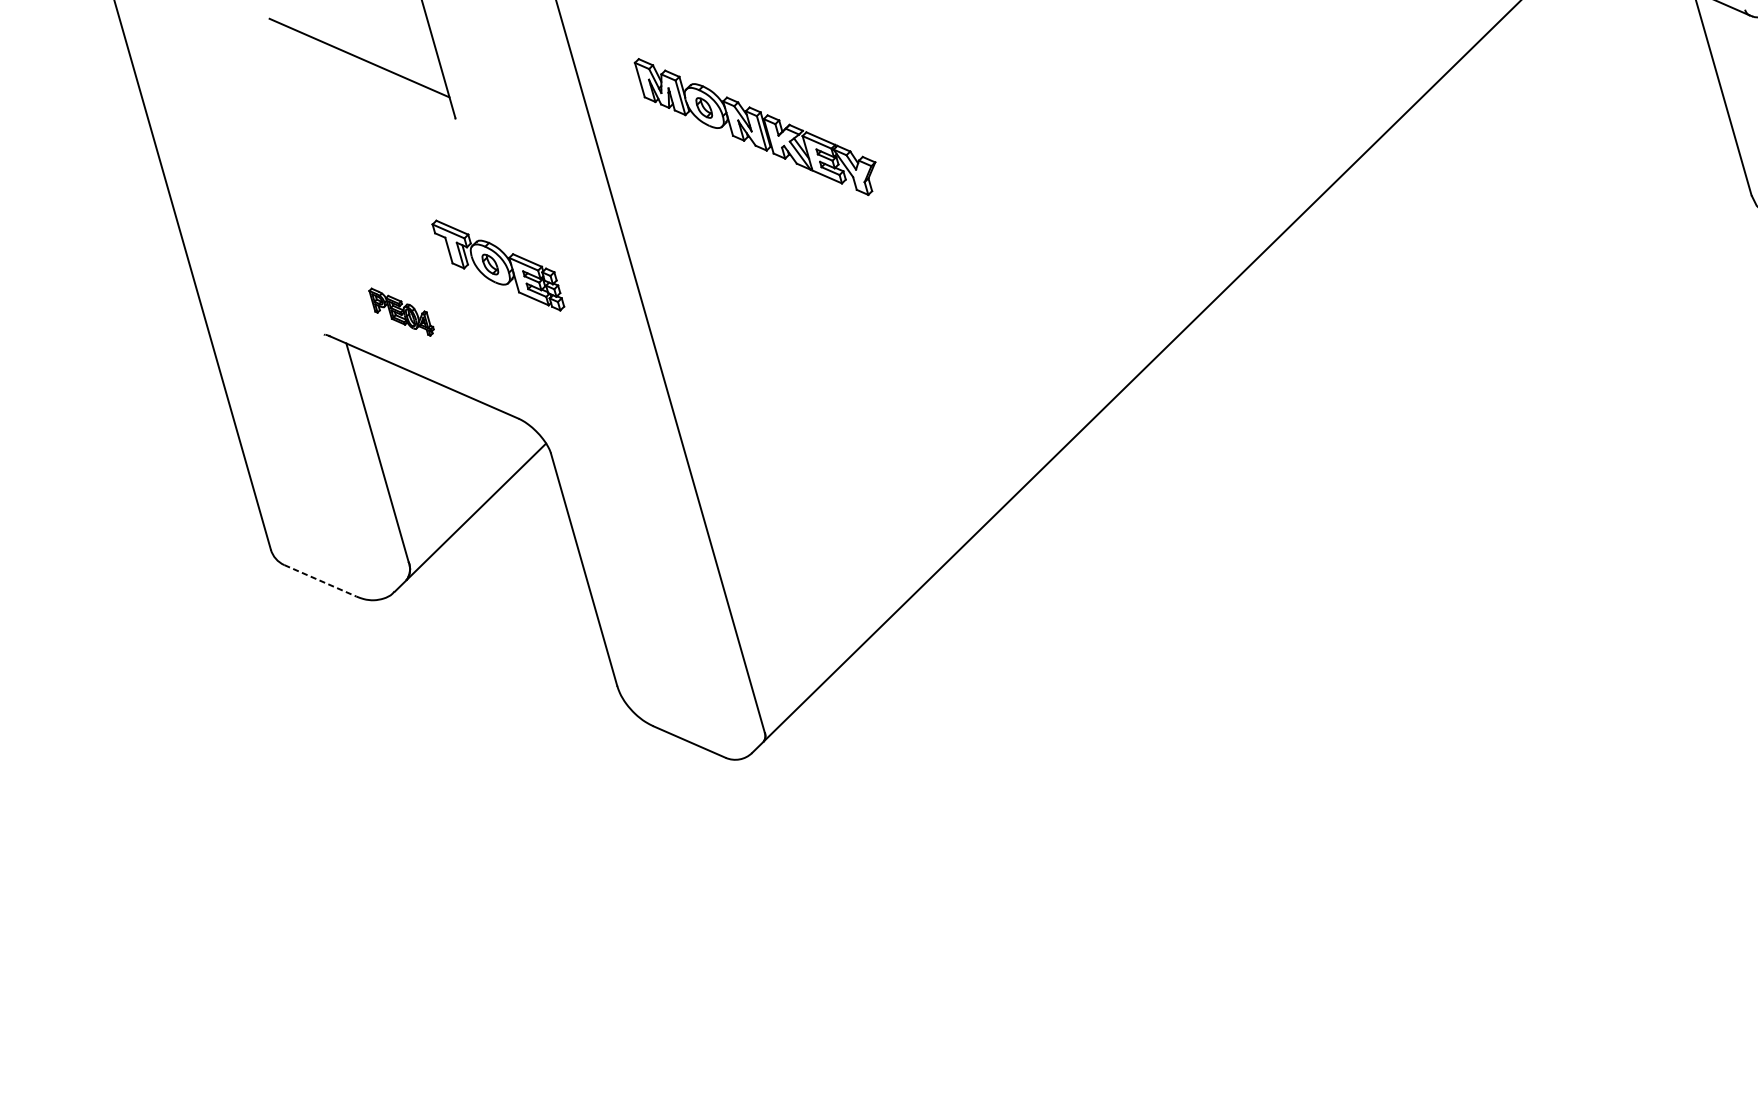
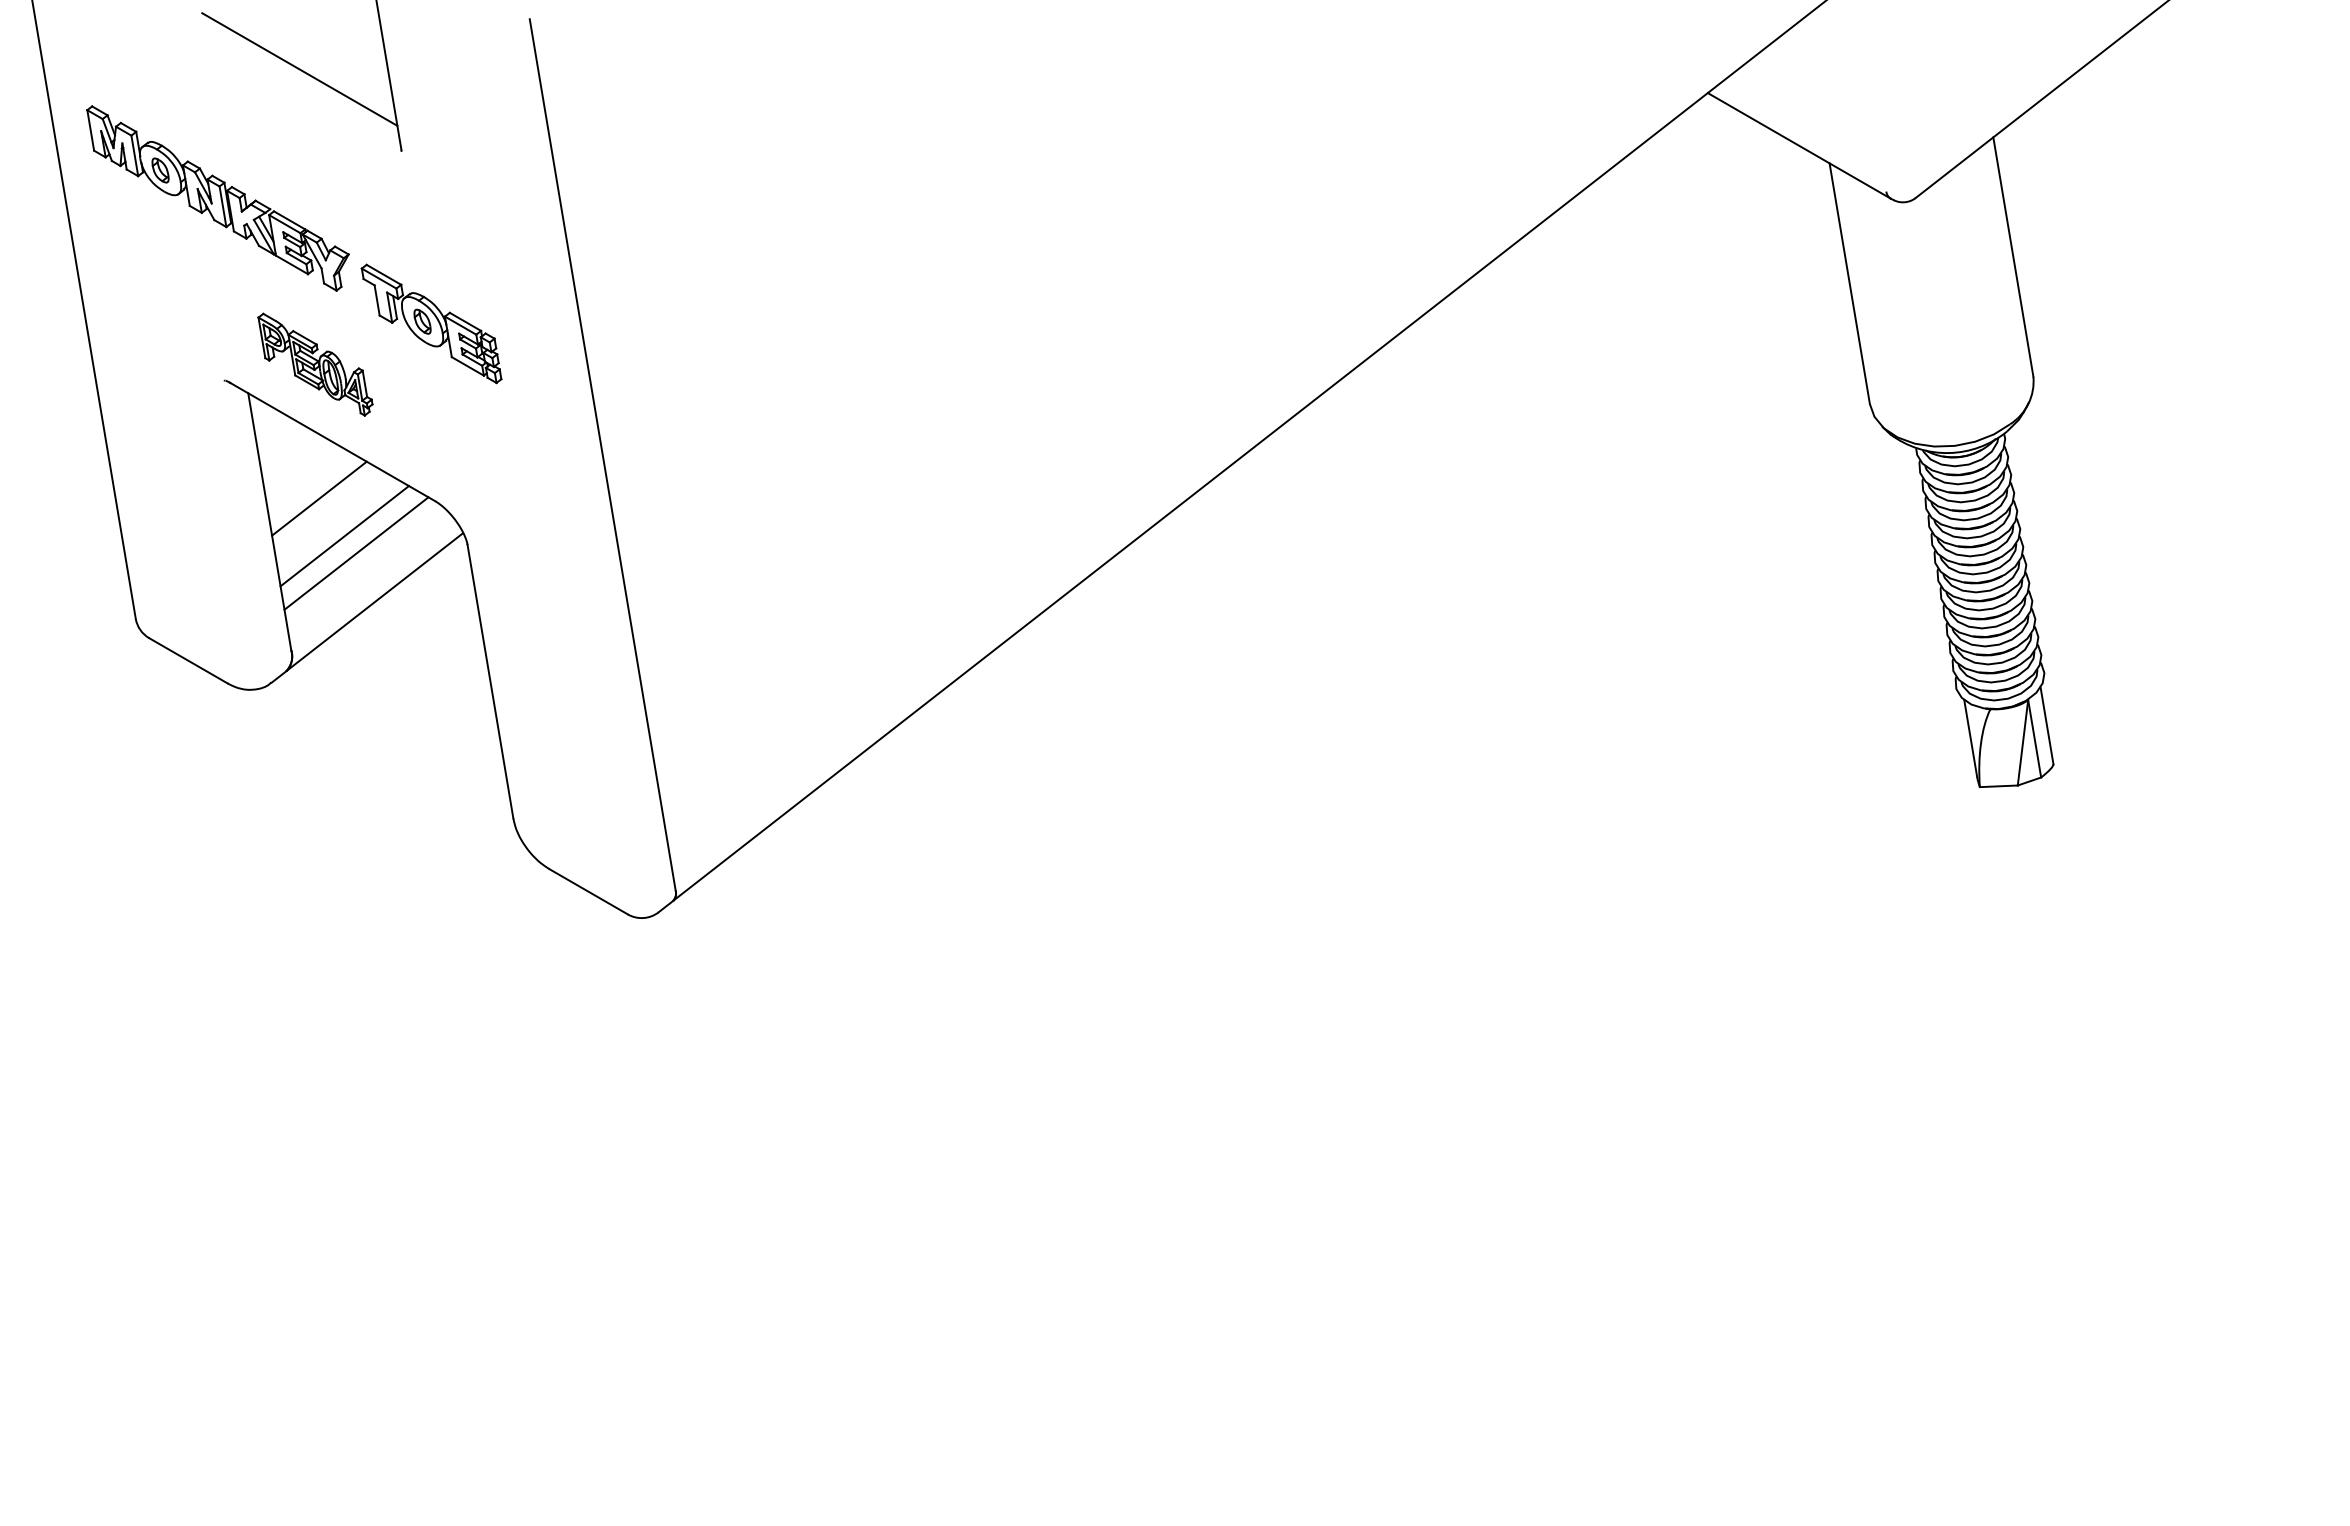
part: (756, 126) -> (217, 198), moved
part: (401, 311) -> (315, 364), size x1.67
line: (418, 427) -> (319, 498), added
line: (443, 458) -> (344, 536), added
line: (455, 471) -> (356, 553), added
line: (320, 580) -> (188, 660), dashed -> solid

